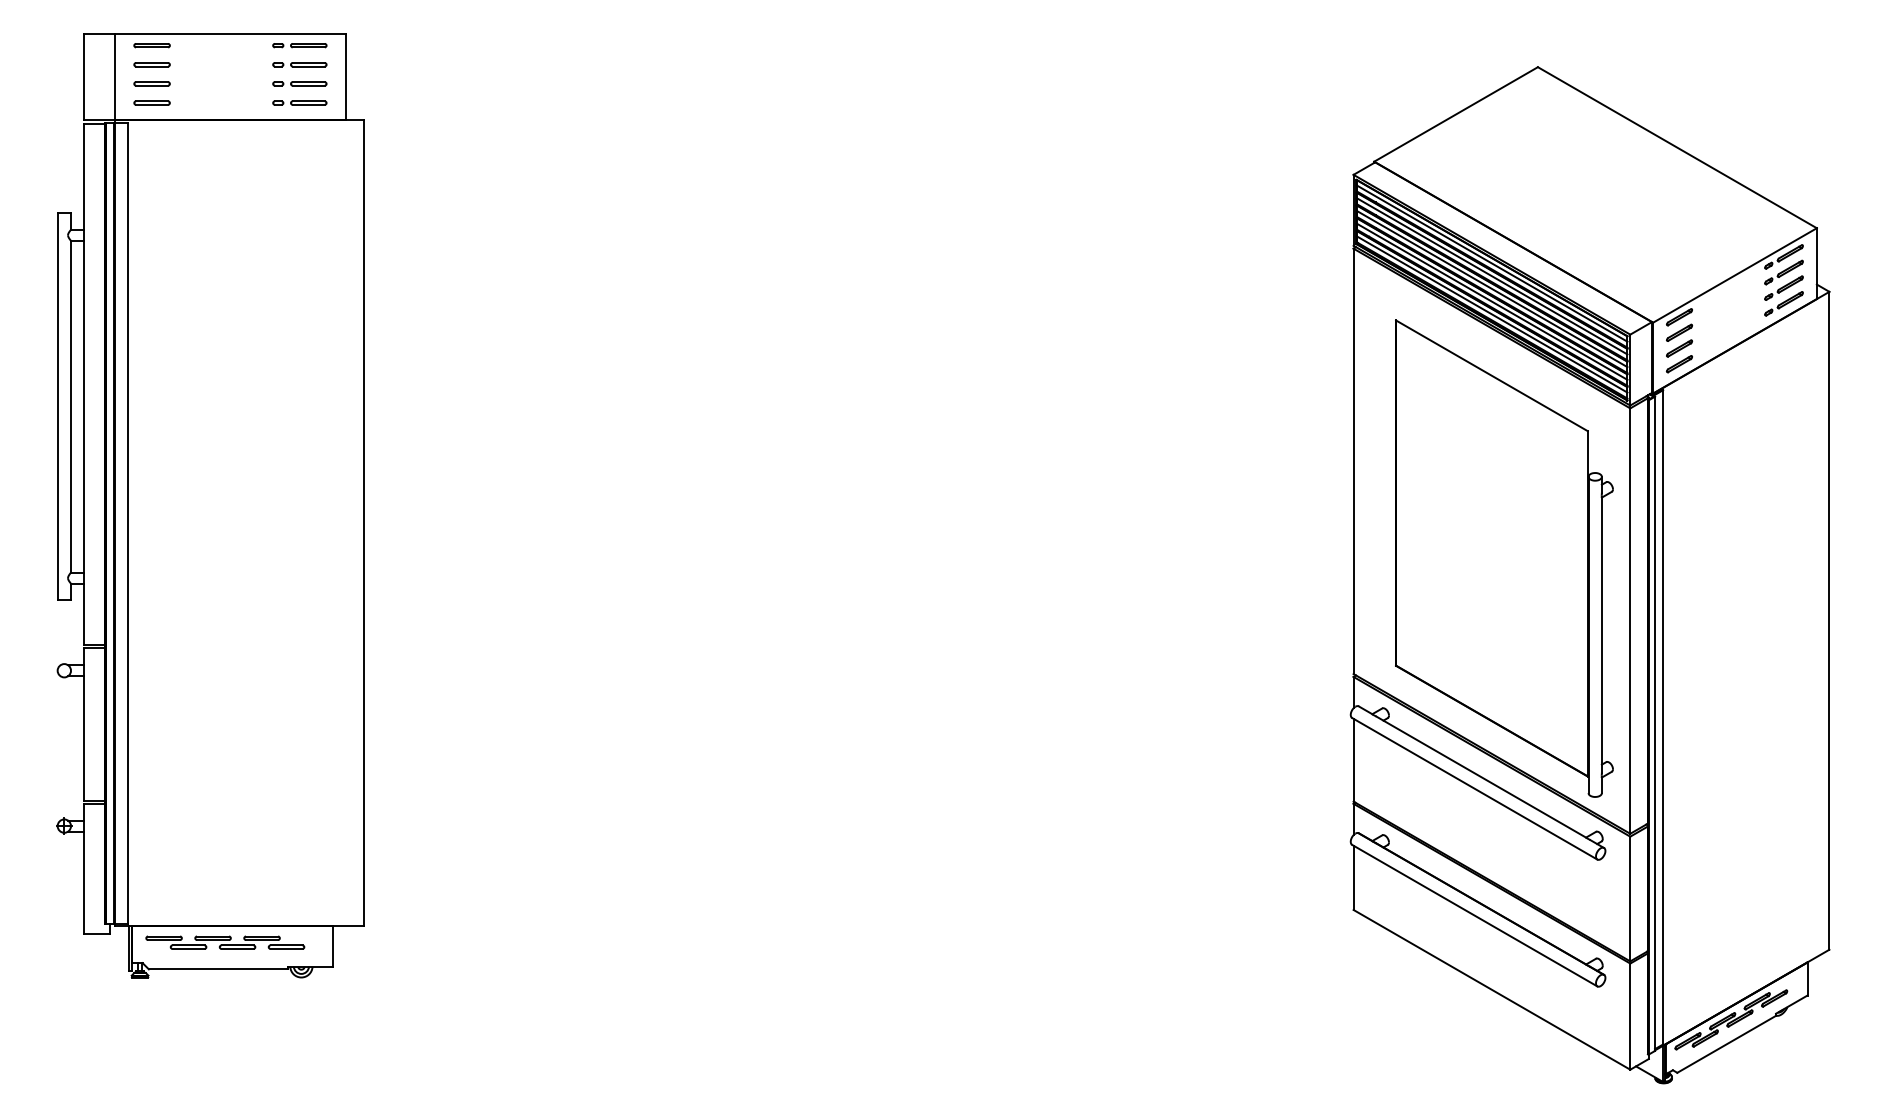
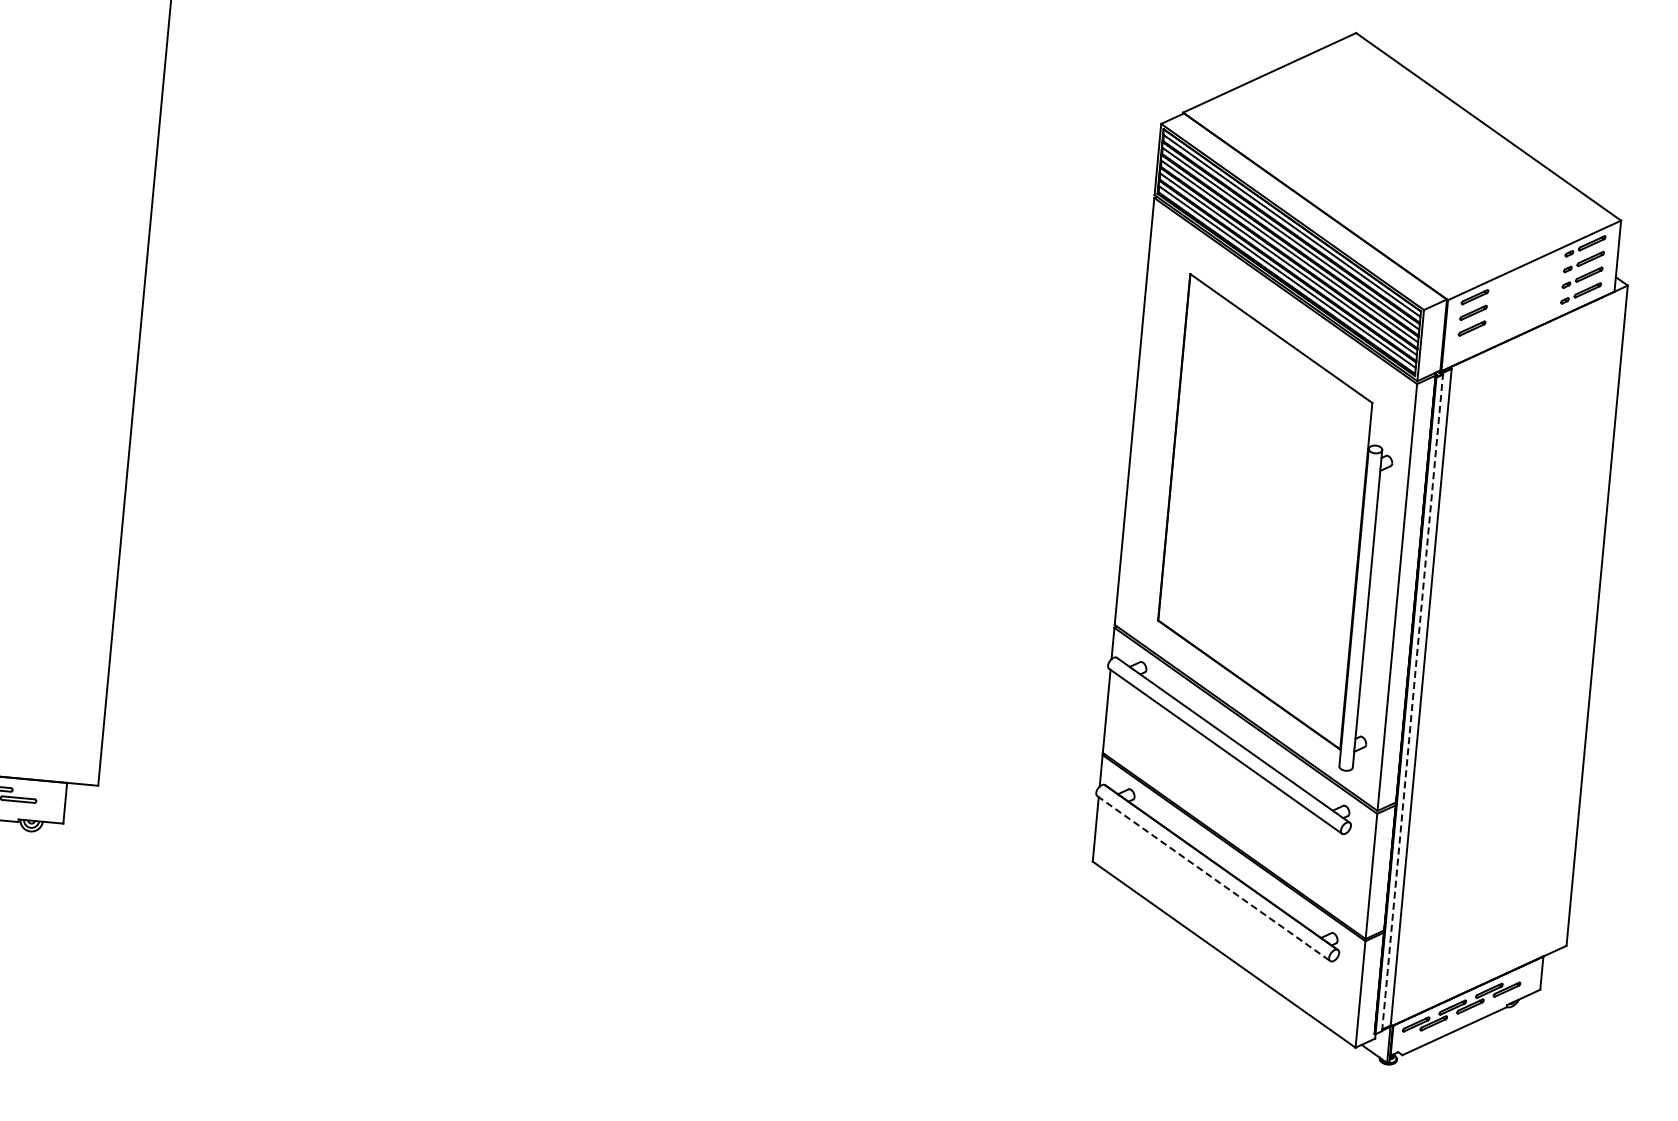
part: (1679, 364) -> (1470, 344), removed
line: (1655, 723) -> (1413, 702), solid -> dashed
line: (1474, 915) -> (1213, 878), solid -> dashed

